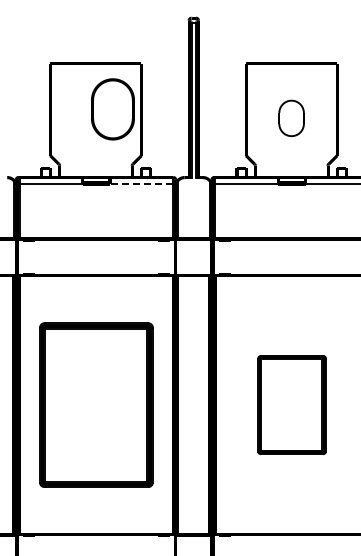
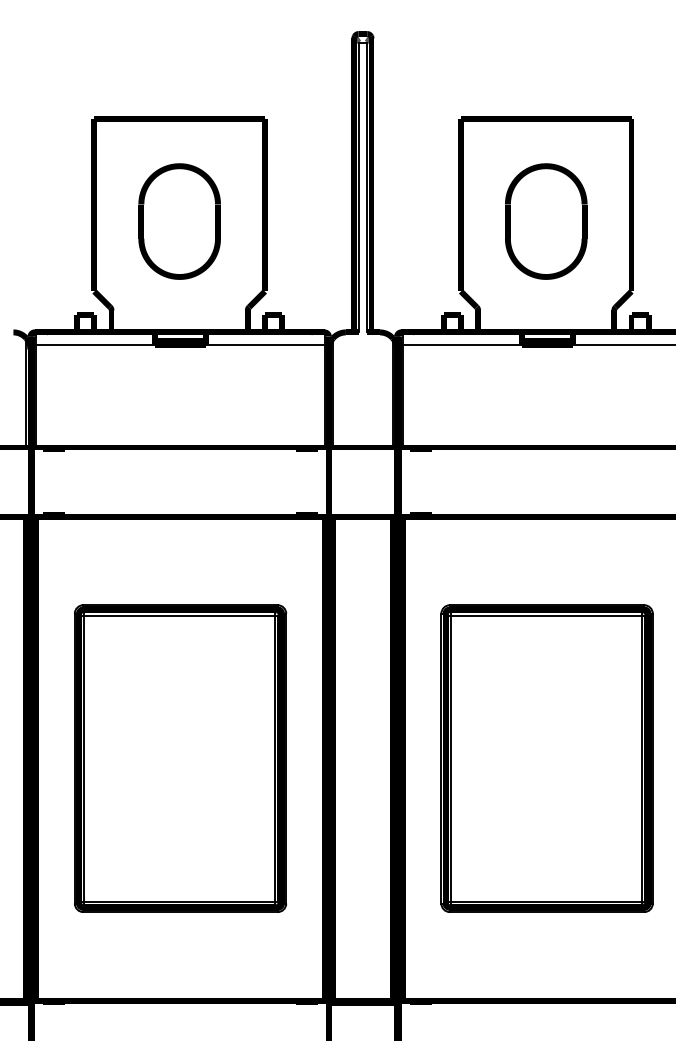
part: (112, 109) -> (178, 221), moved
part: (291, 118) -> (545, 221), size x1.67
line: (141, 184) -> (264, 345), dashed -> solid
part: (291, 404) -> (545, 757), size x1.67

